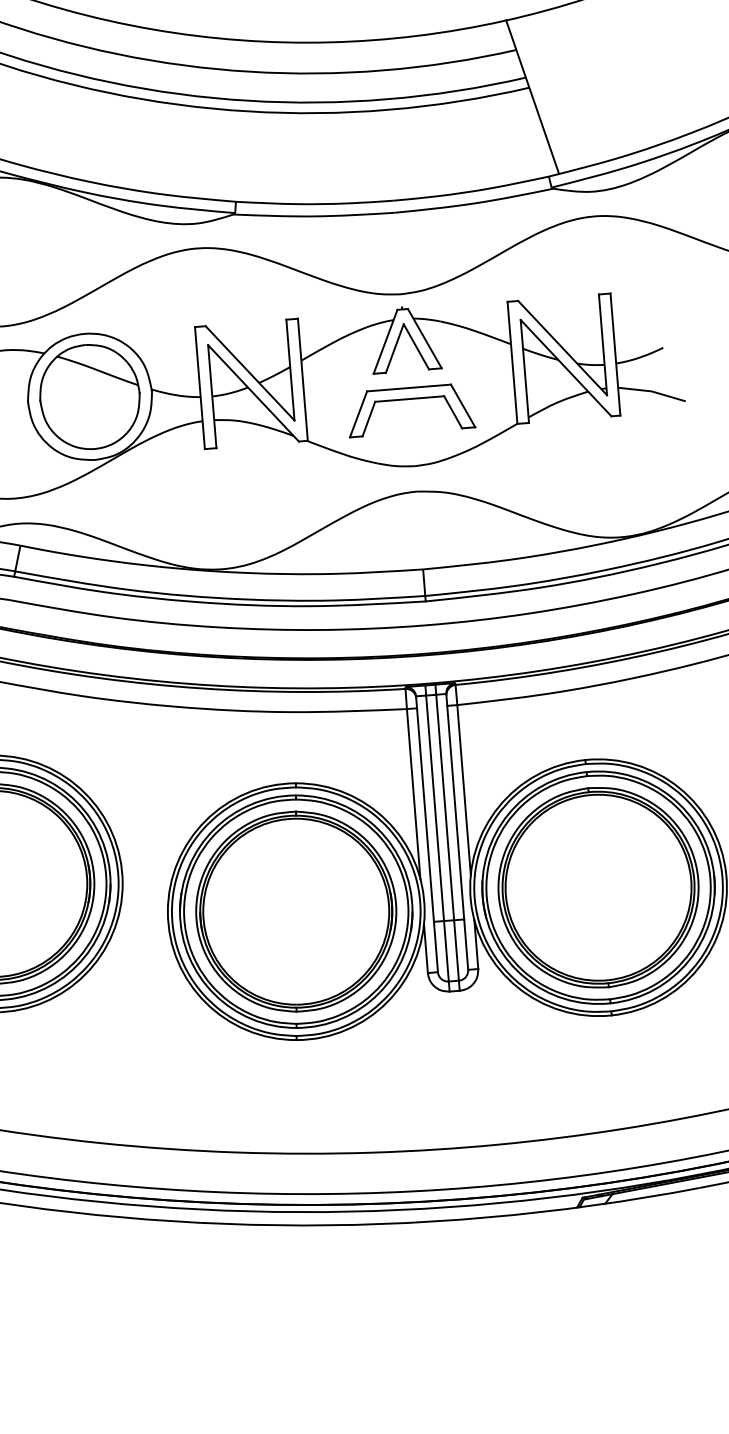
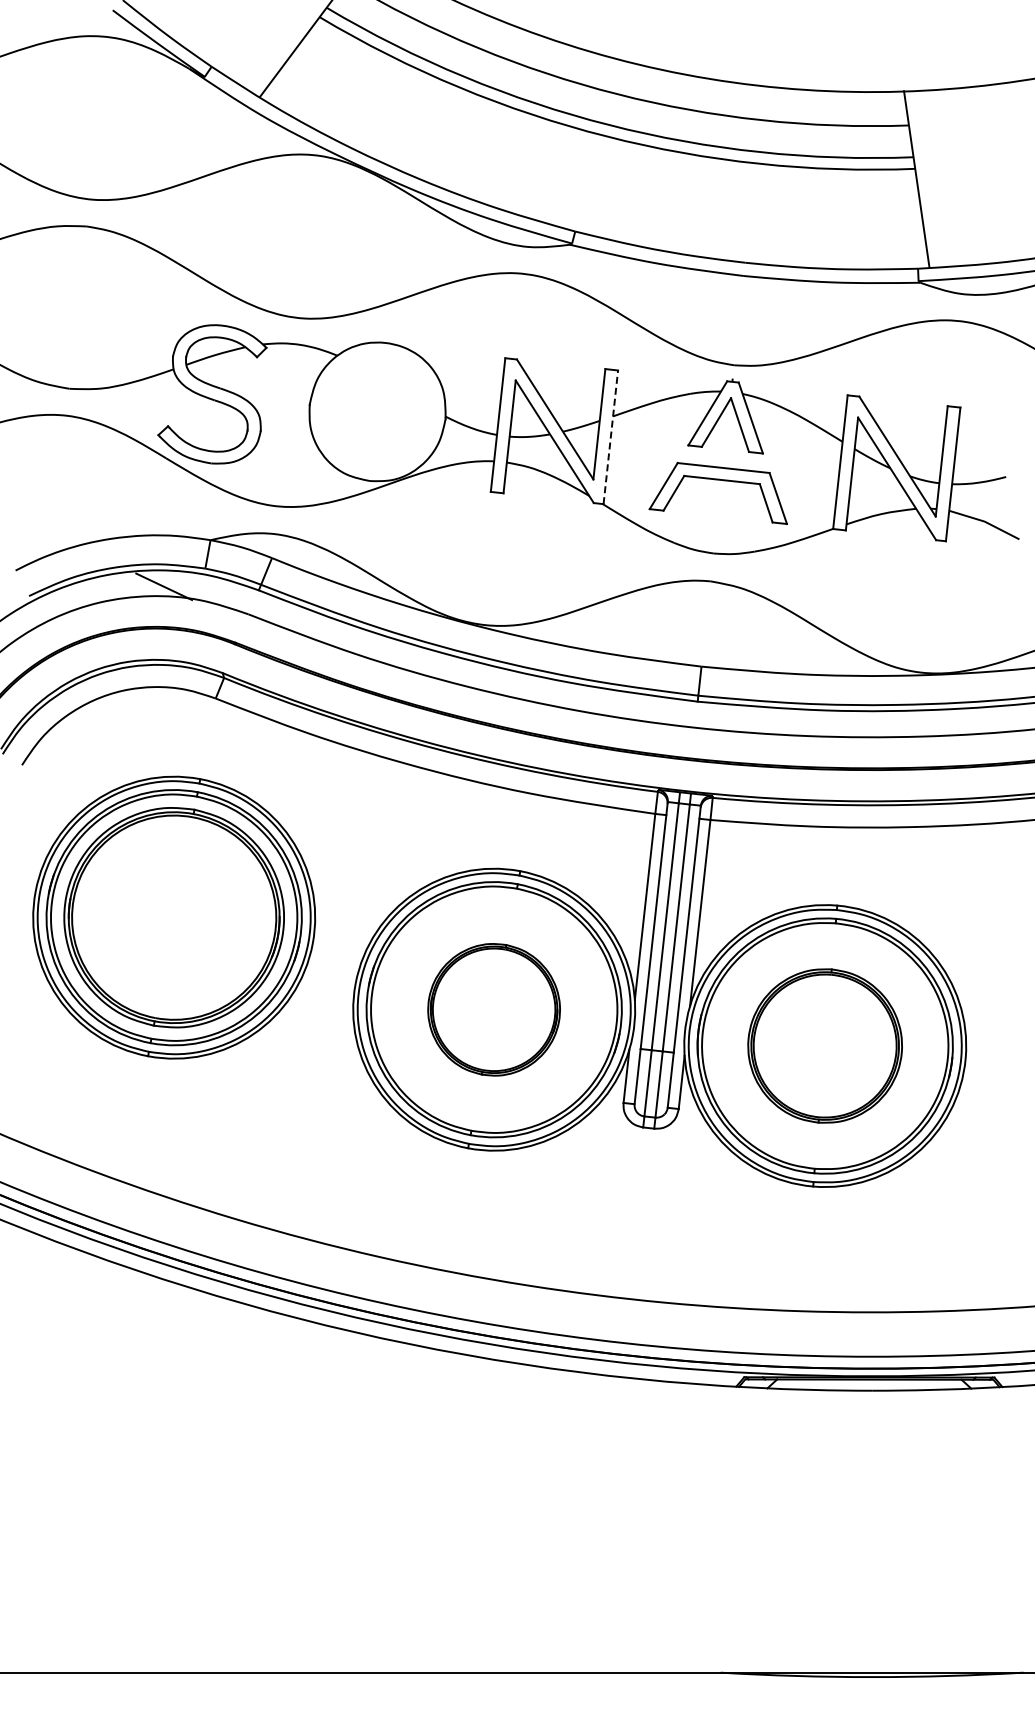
line: (302, 379) -> (610, 436), solid -> dashed
part: (89, 397) -> (377, 412), removed
part: (597, 887) -> (824, 1045), size x0.7
part: (295, 911) -> (493, 1009), size x0.6

